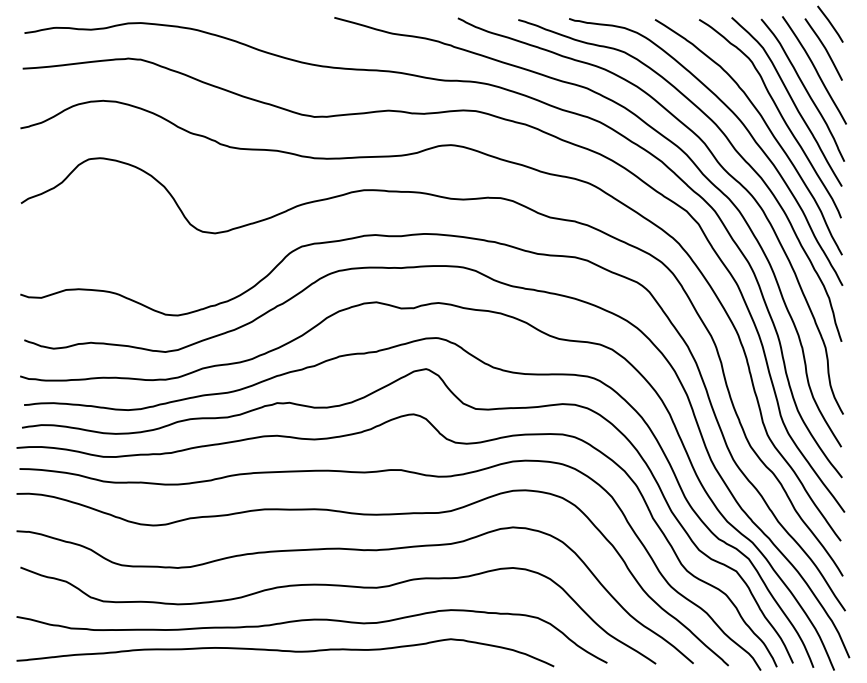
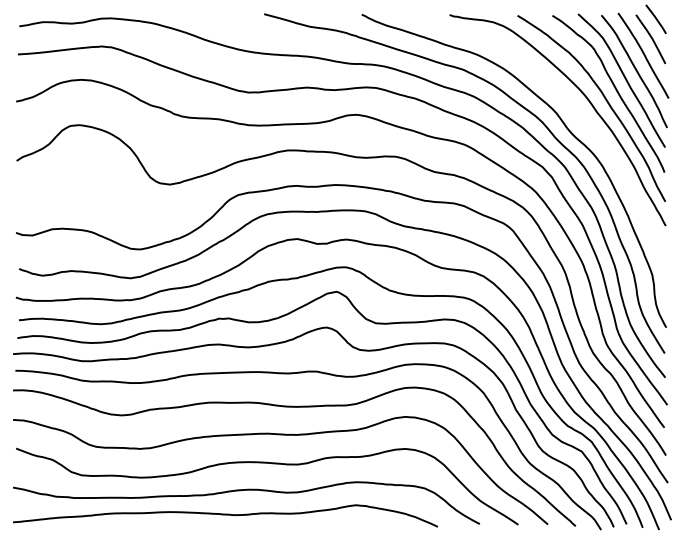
curve: (730, 145) -> (577, 115), removed

